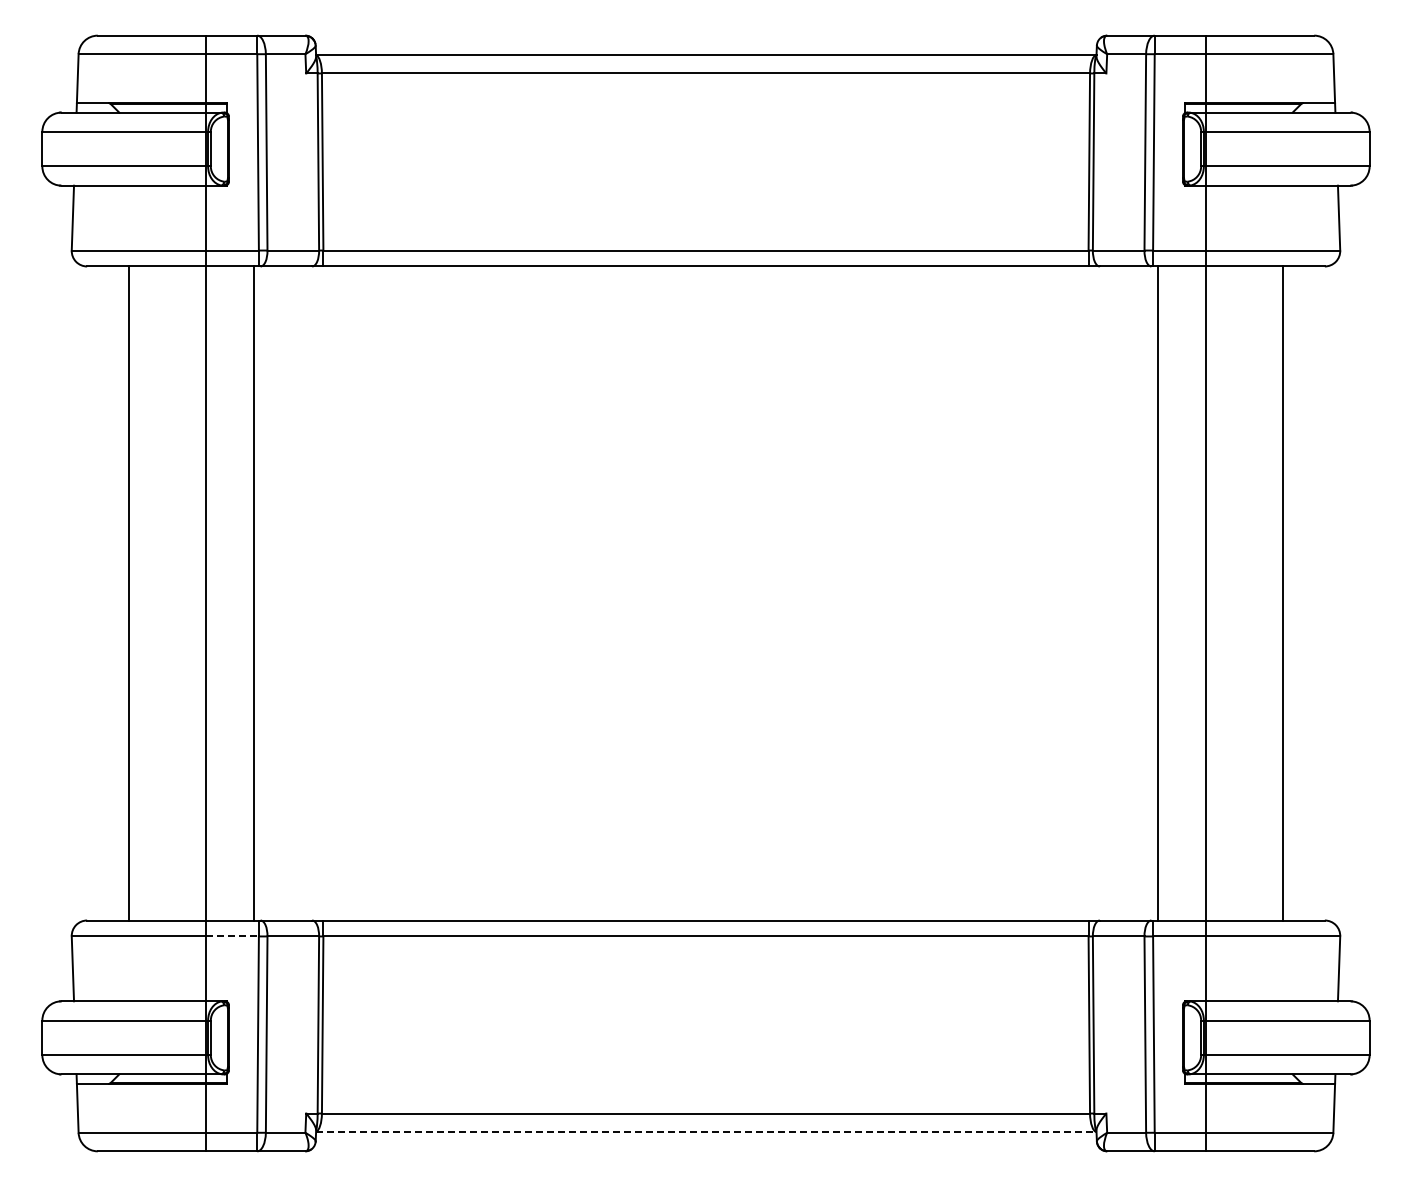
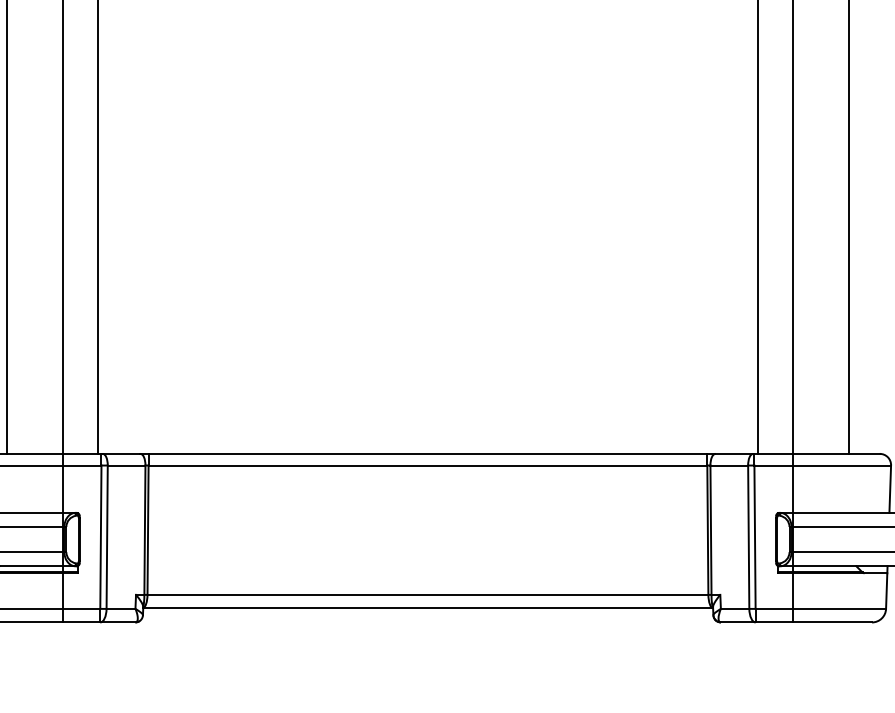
line: (232, 936) -> (82, 465), dashed -> solid
line: (706, 1132) -> (428, 608), dashed -> solid

